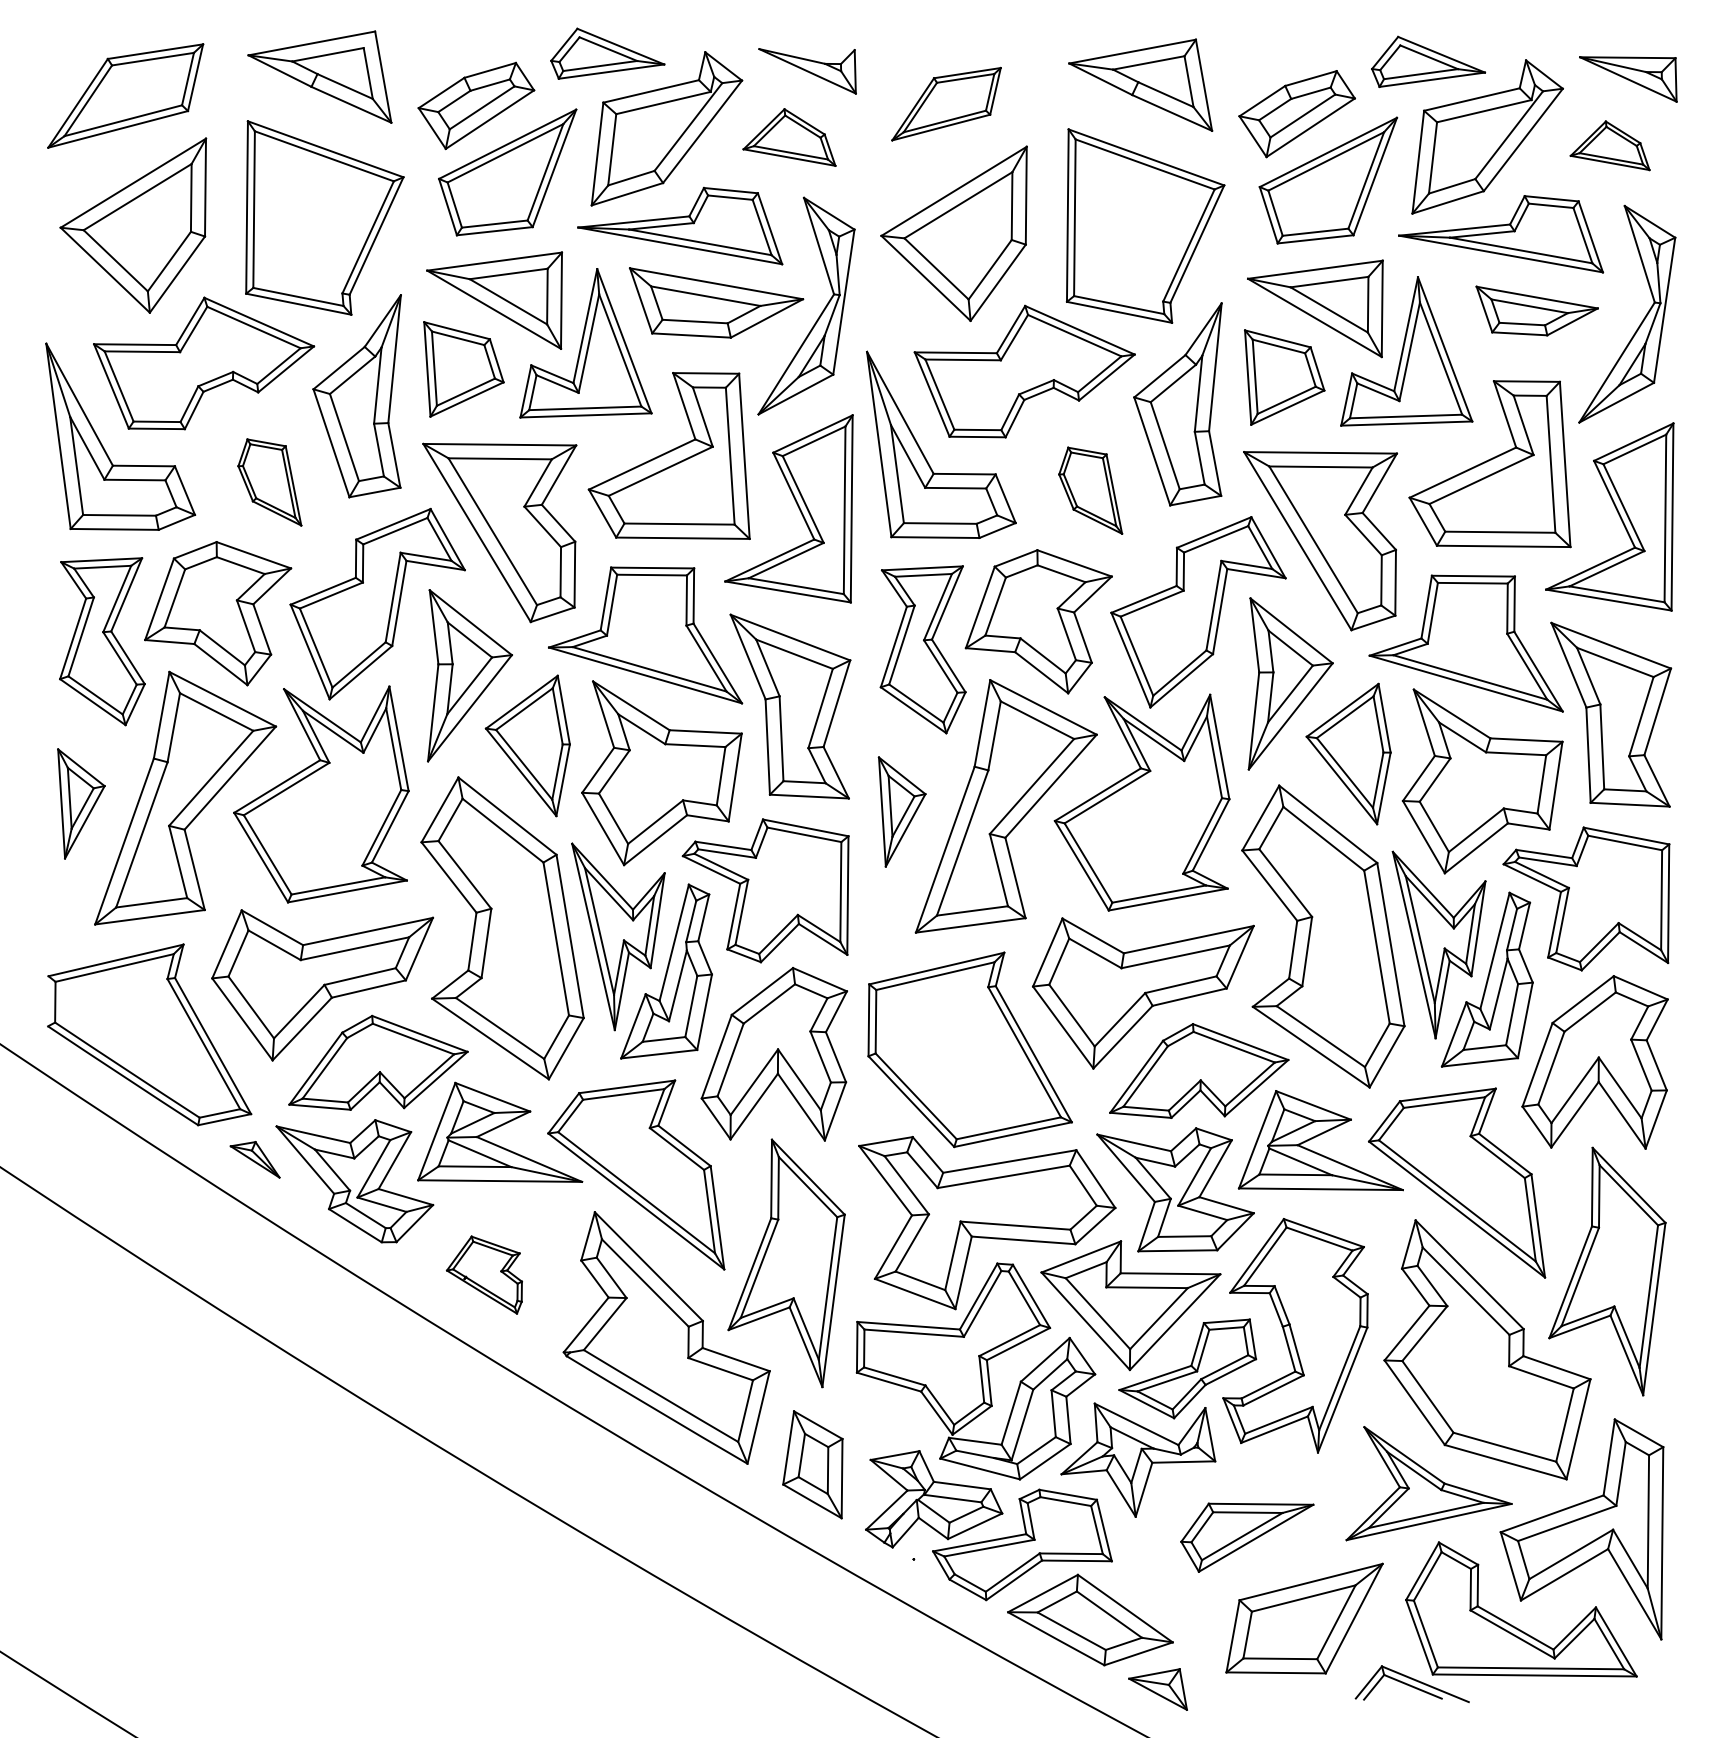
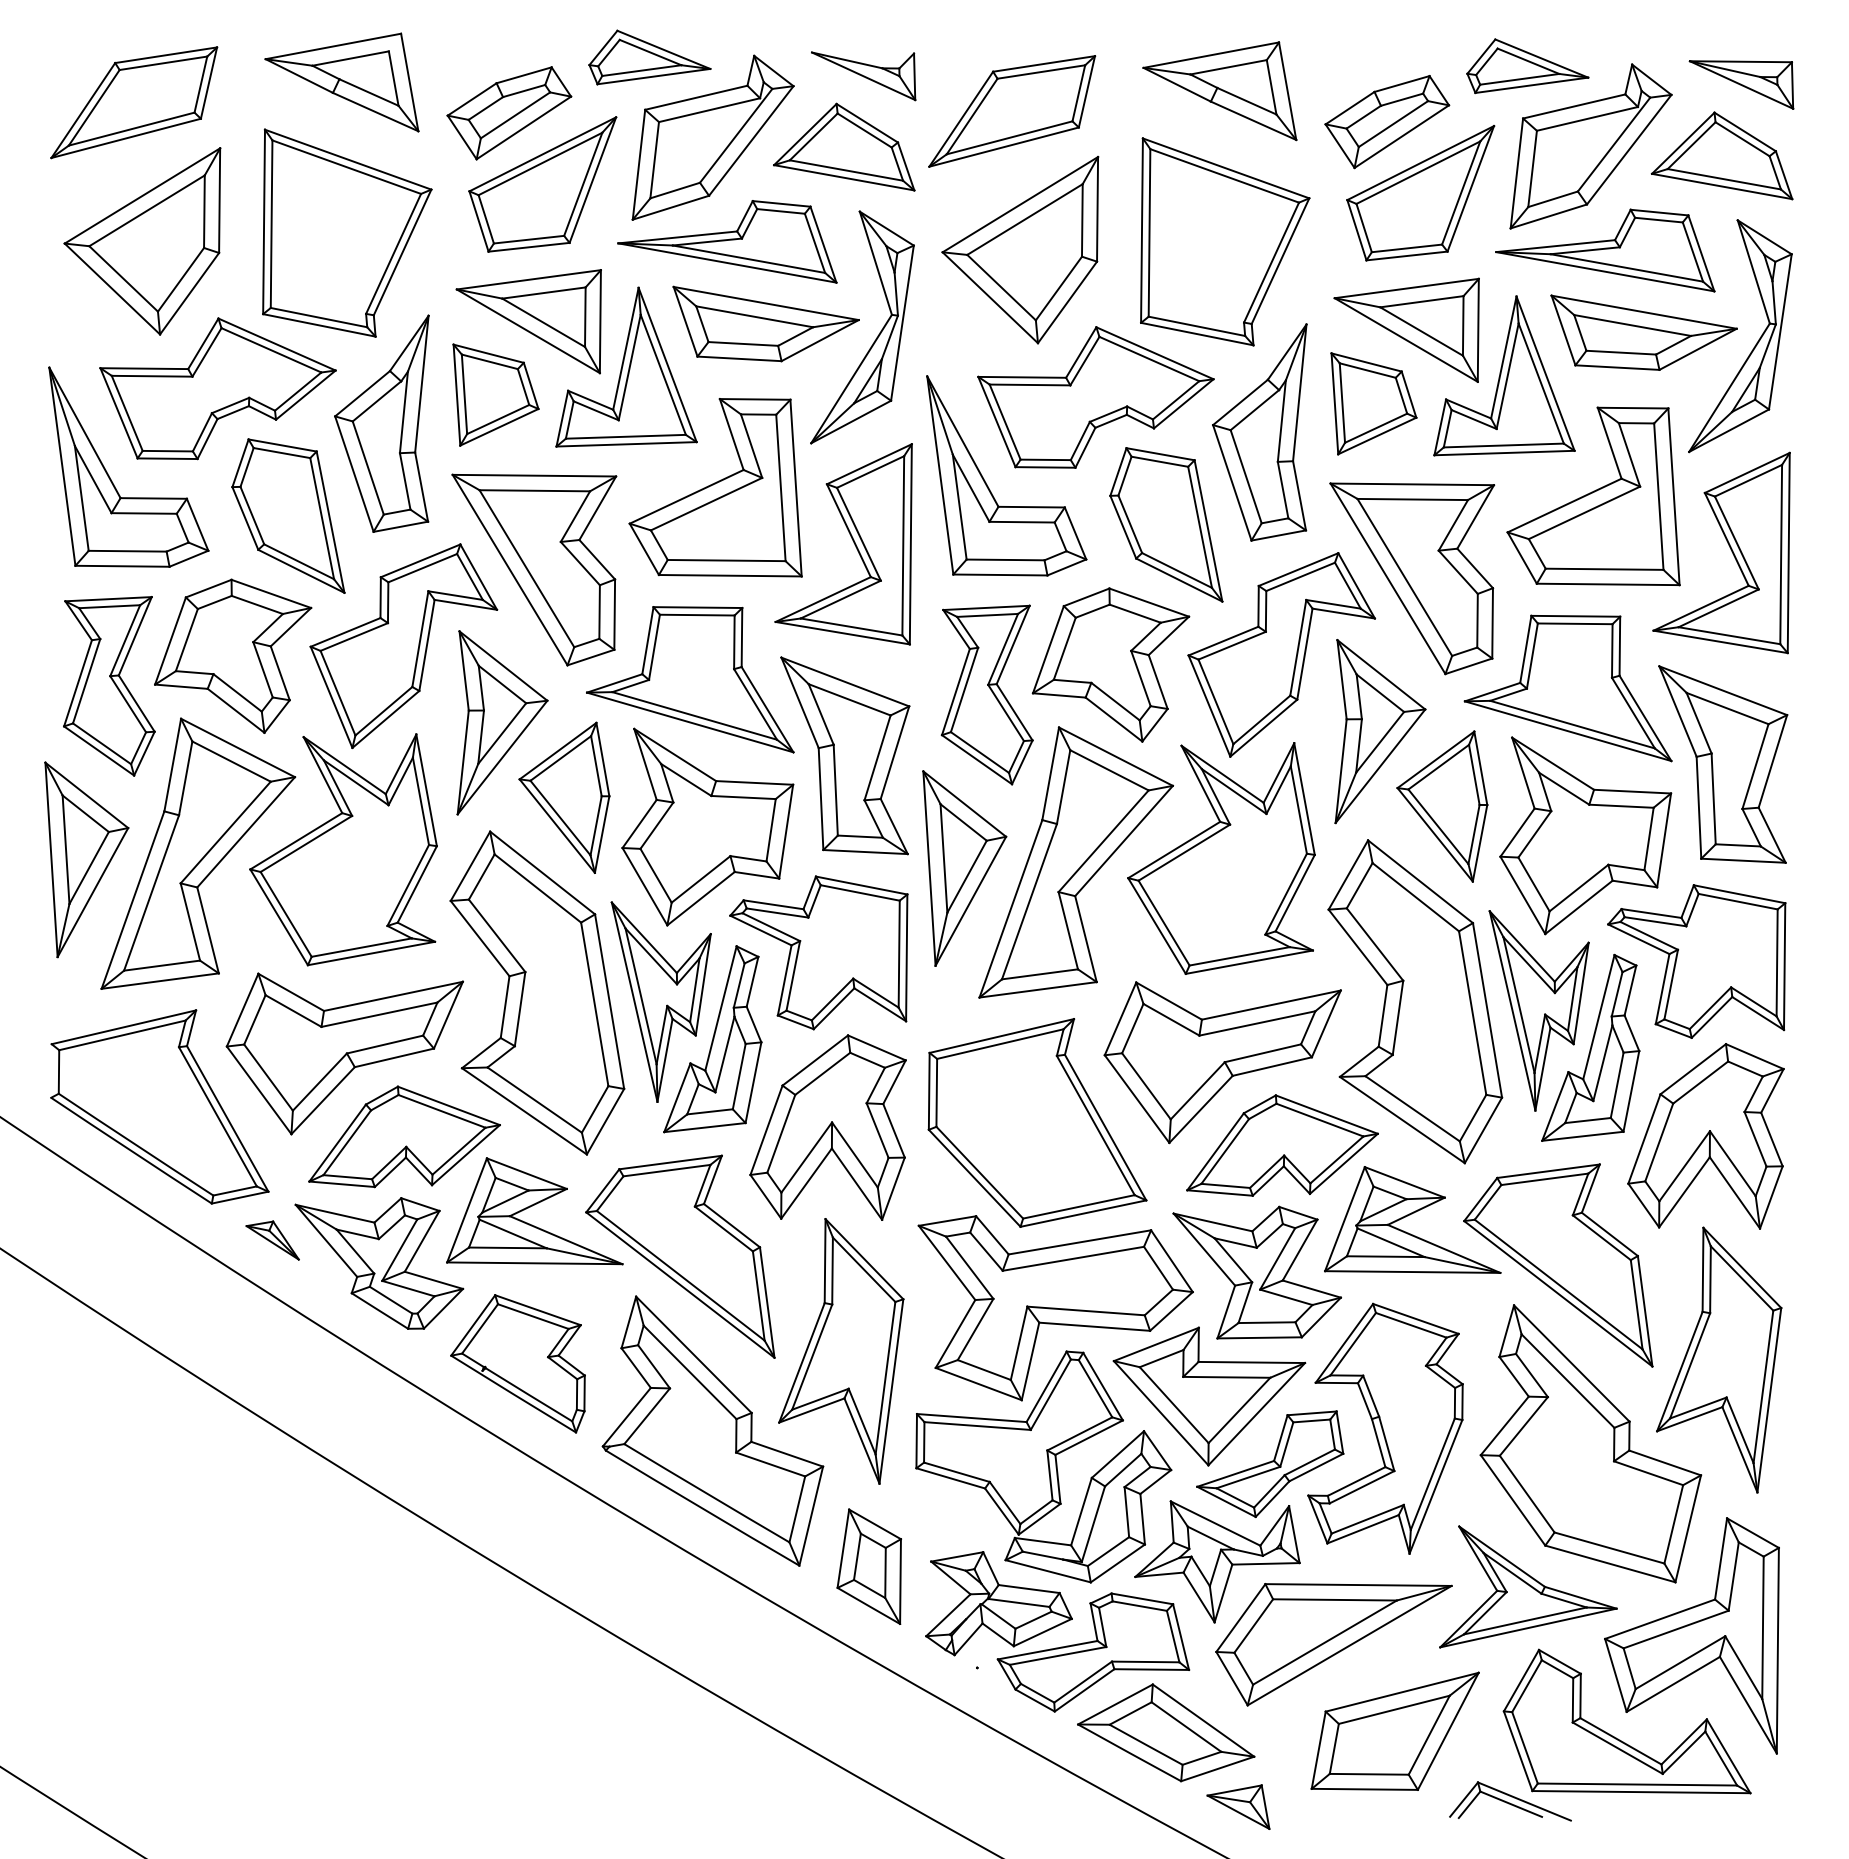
part: (946, 104) -> (1012, 111), size x1.43
part: (789, 136) -> (844, 146), size x1.43
part: (1609, 145) -> (1721, 155), size x1.67
part: (1536, 310) -> (1643, 332), size x1.43
part: (269, 481) -> (288, 515), size x1.67
part: (1090, 490) -> (1166, 524), size x1.67
part: (81, 803) -> (86, 859), size x1.67
part: (901, 811) -> (964, 868), size x1.67
part: (483, 1274) -> (517, 1363), size x1.67
part: (1246, 1537) -> (1333, 1644), size x1.67

